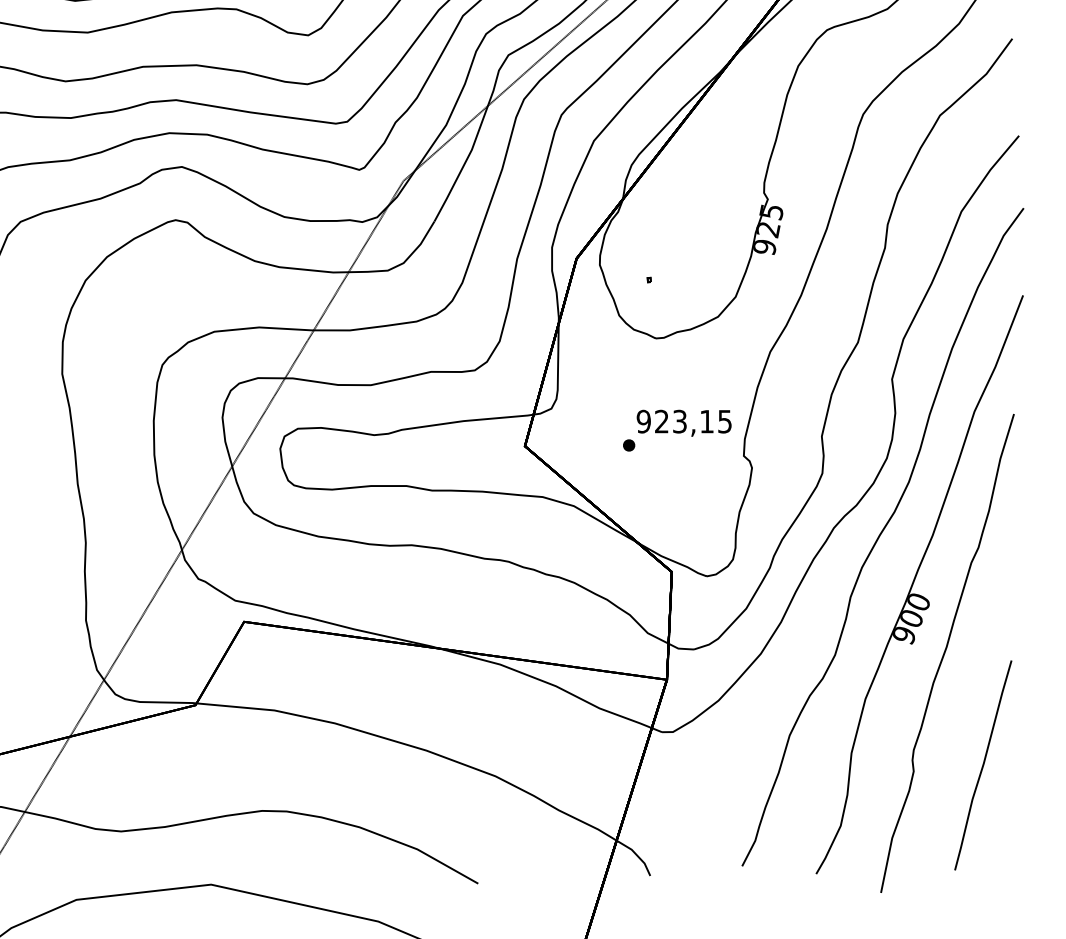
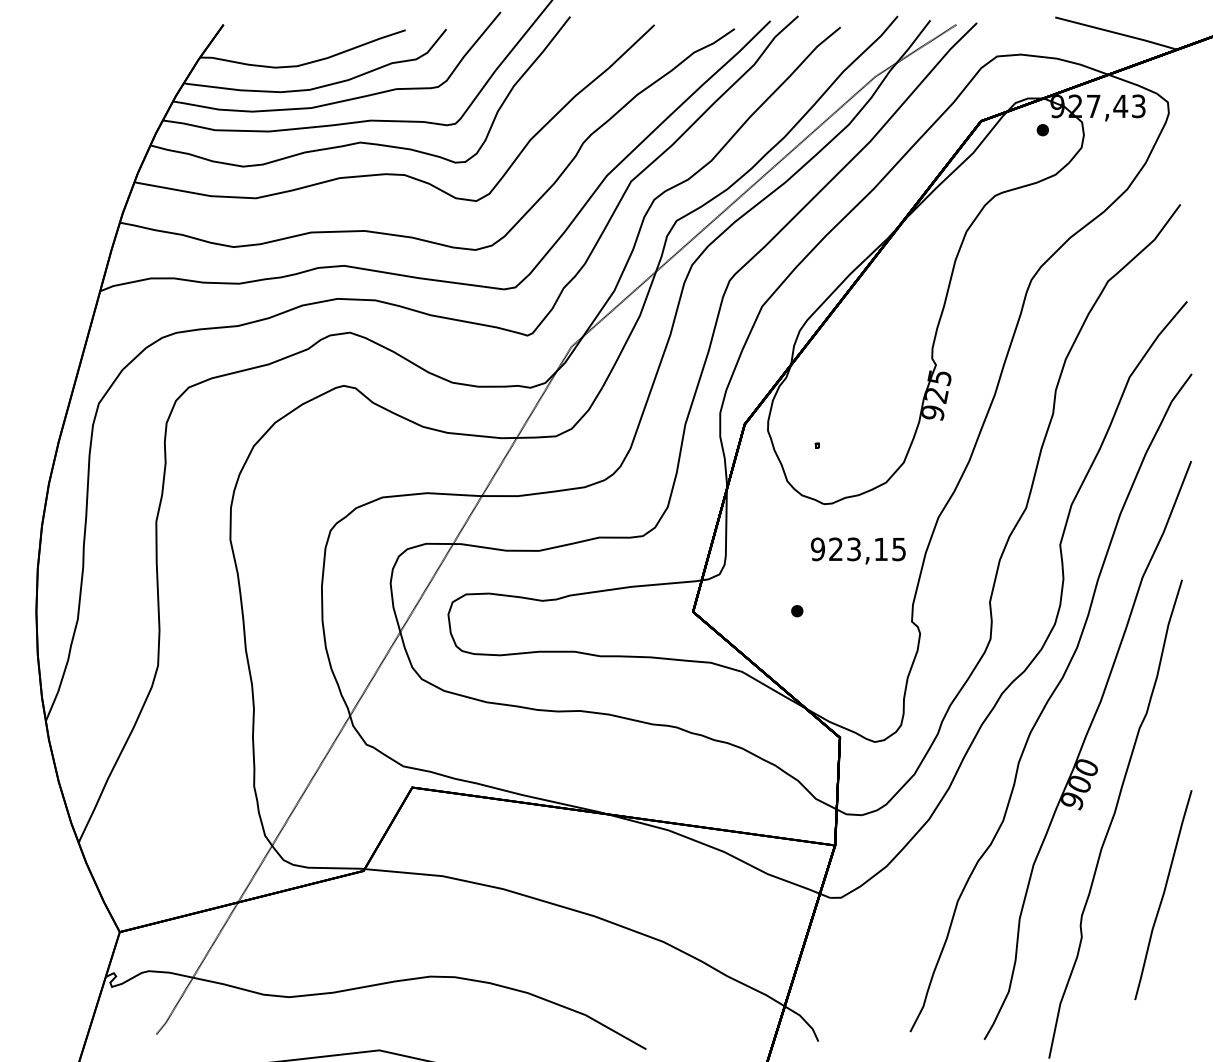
text: (683, 422) -> (857, 550), moved
curve: (983, 765) -> (1163, 895), moved

